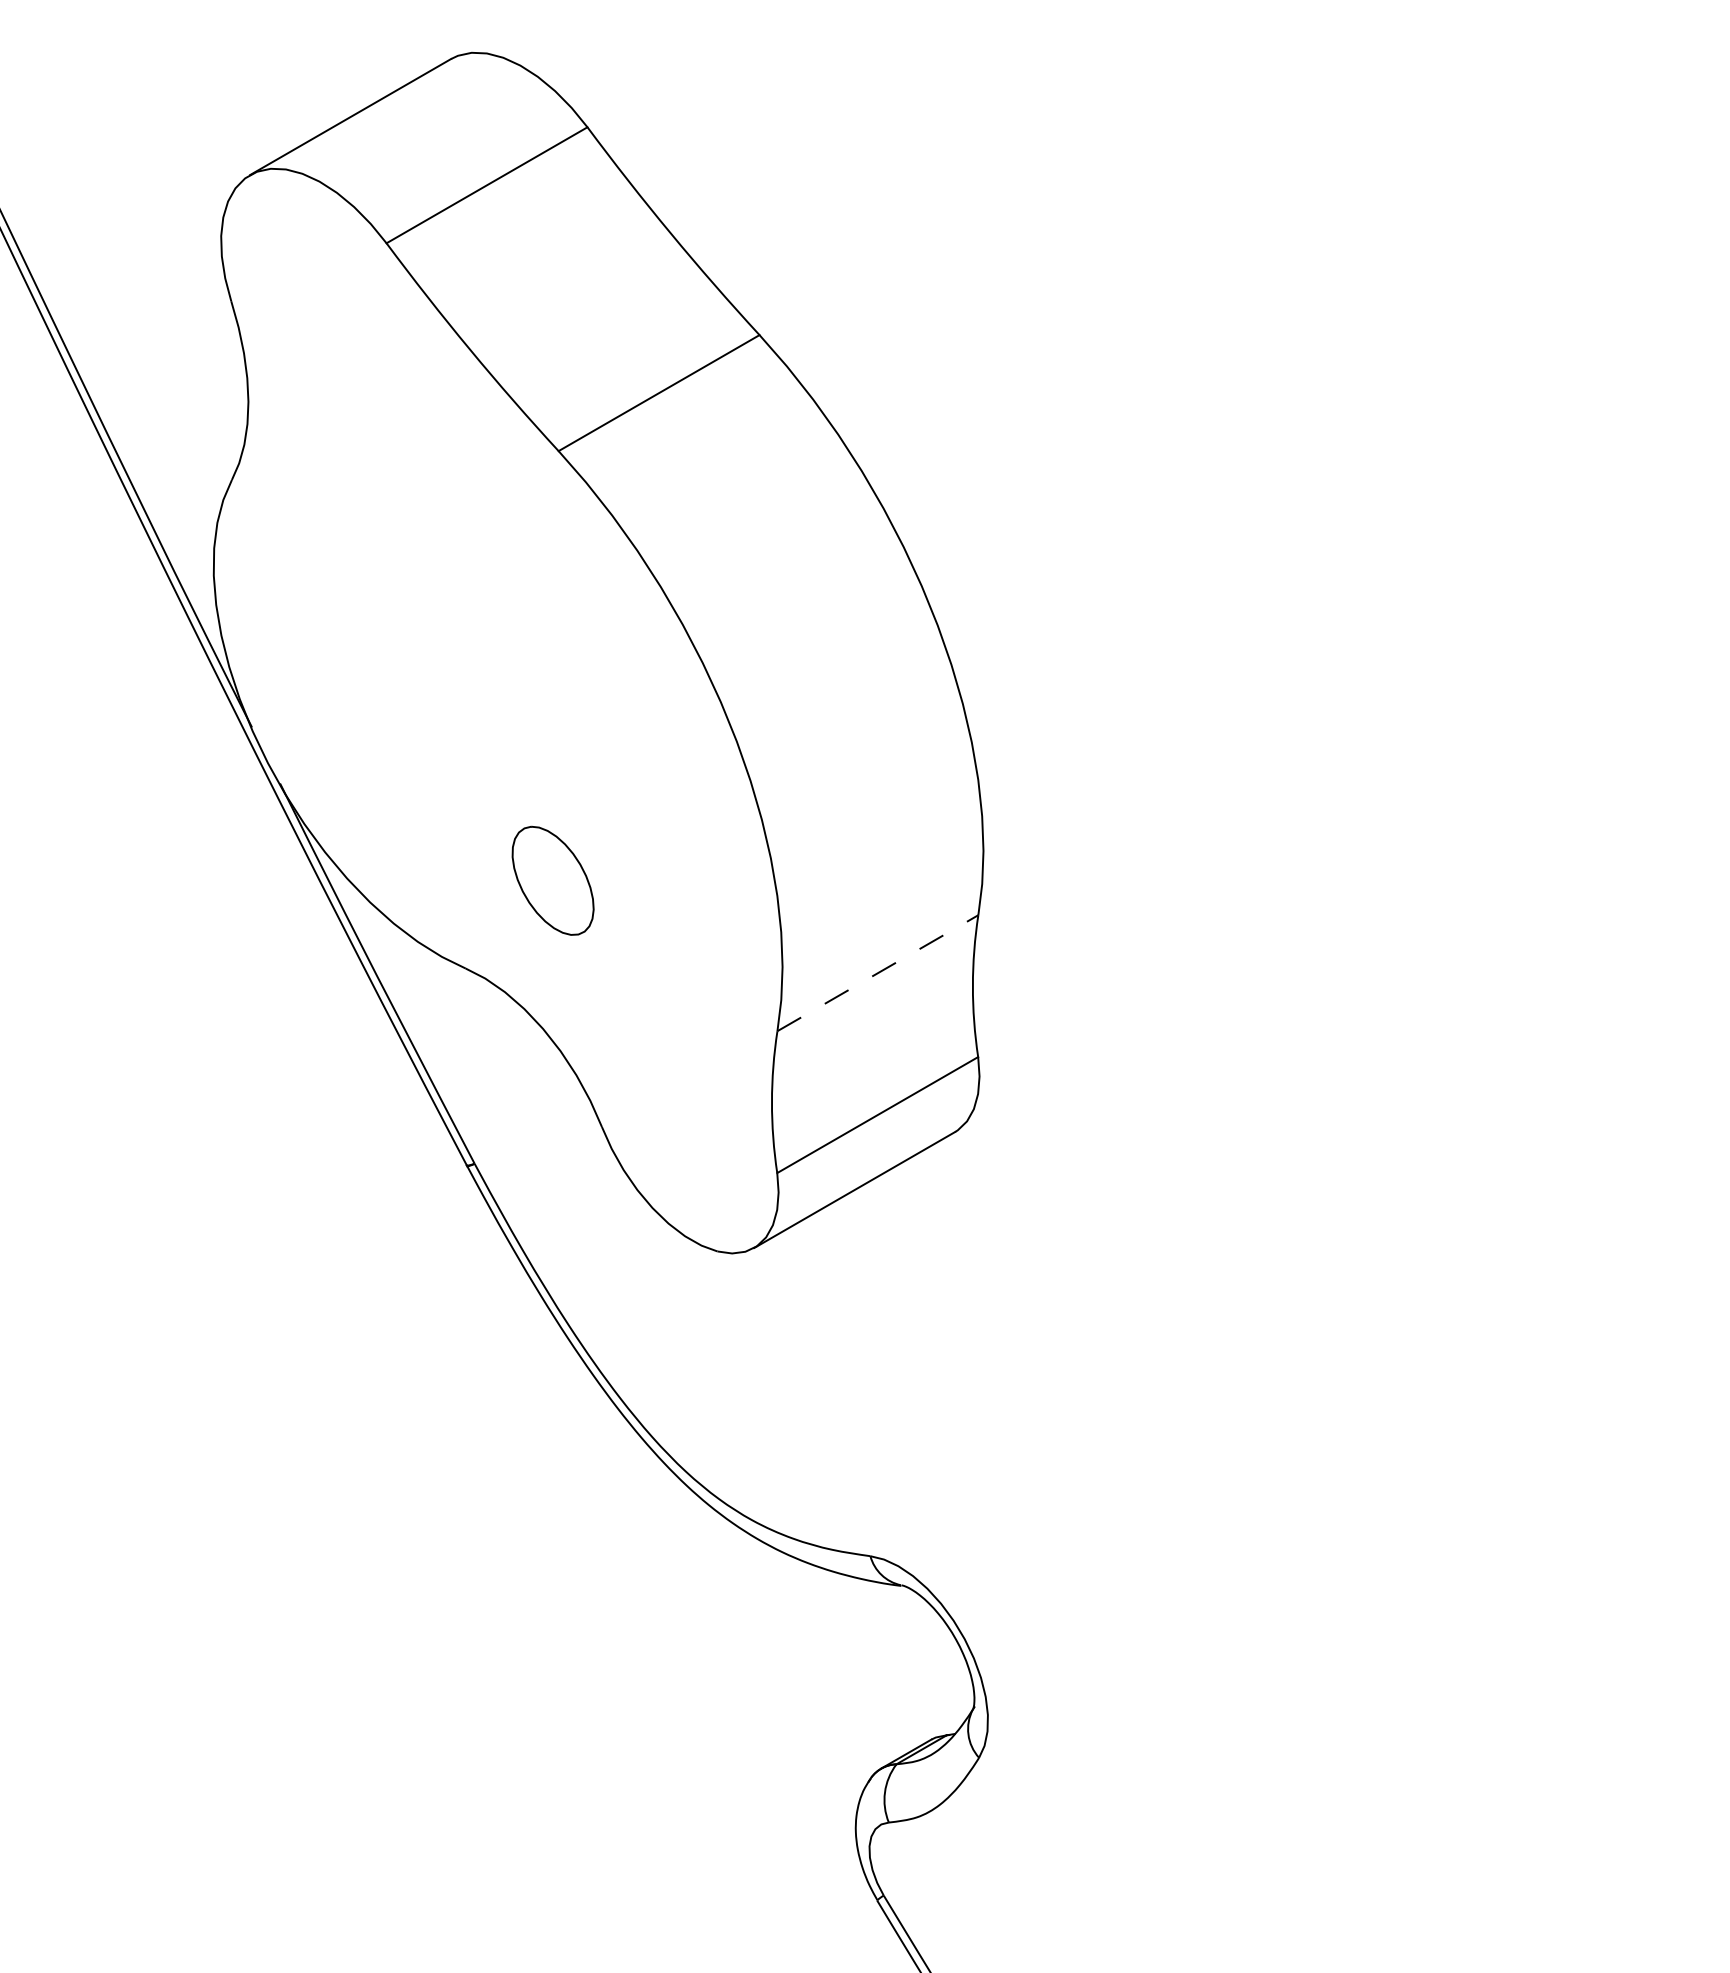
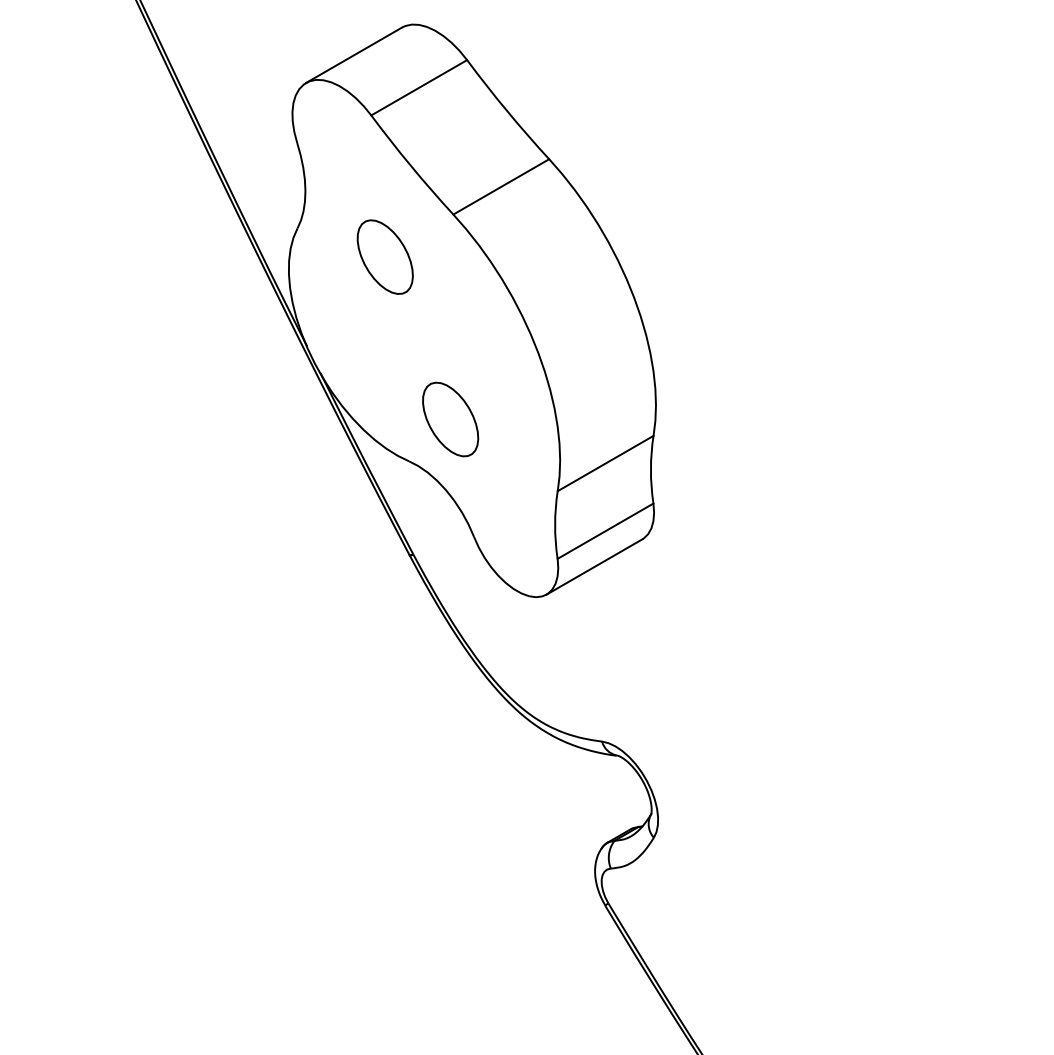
part: (414, 539) -> (384, 256), added
part: (552, 880) -> (450, 419), size x1.43
line: (879, 973) -> (606, 463), dashed -> solid

